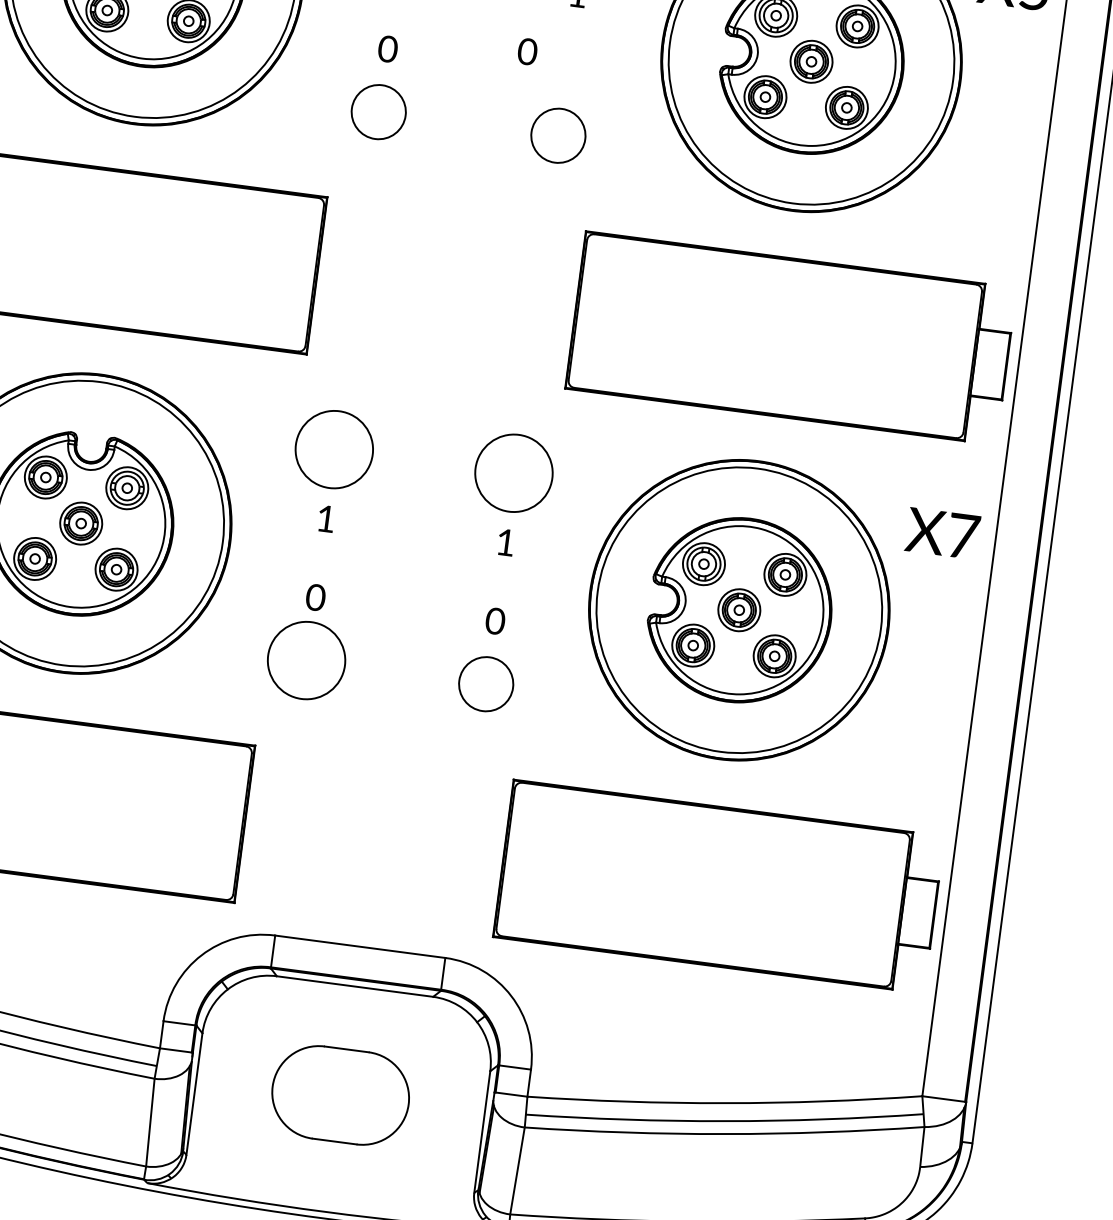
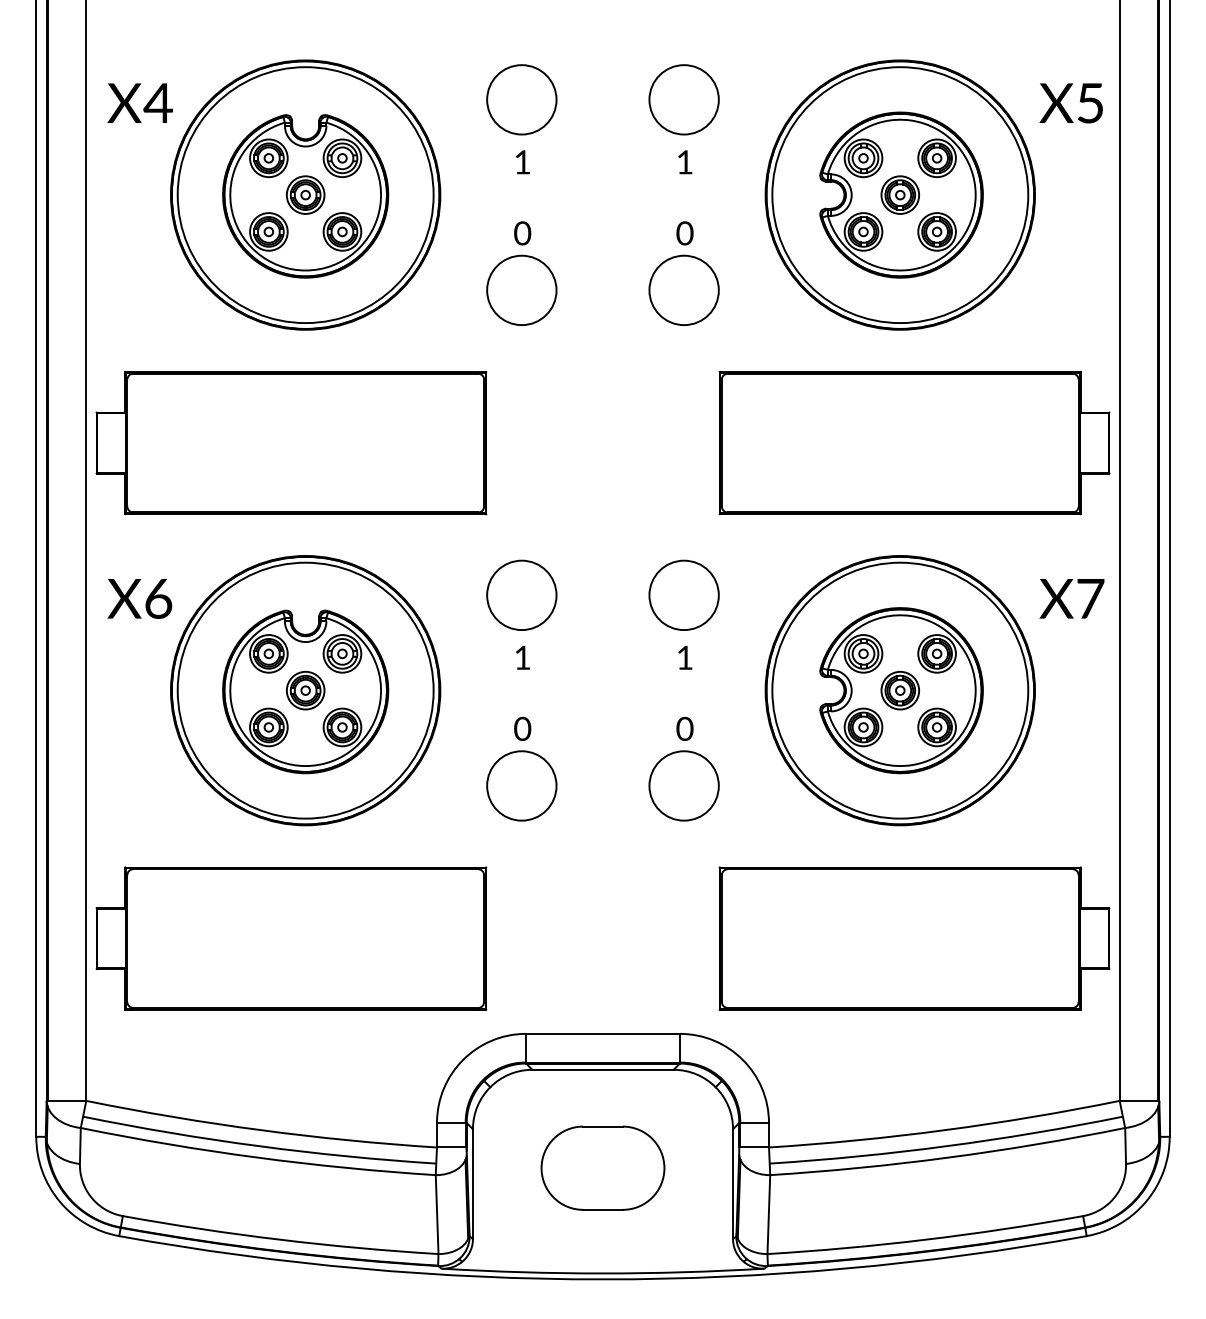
text: (527, 51) -> (684, 233), moved
circle: (378, 112) -> (521, 290), size x1.43
circle: (557, 135) -> (683, 290), size x1.43
circle: (485, 683) -> (683, 785), size x1.43

